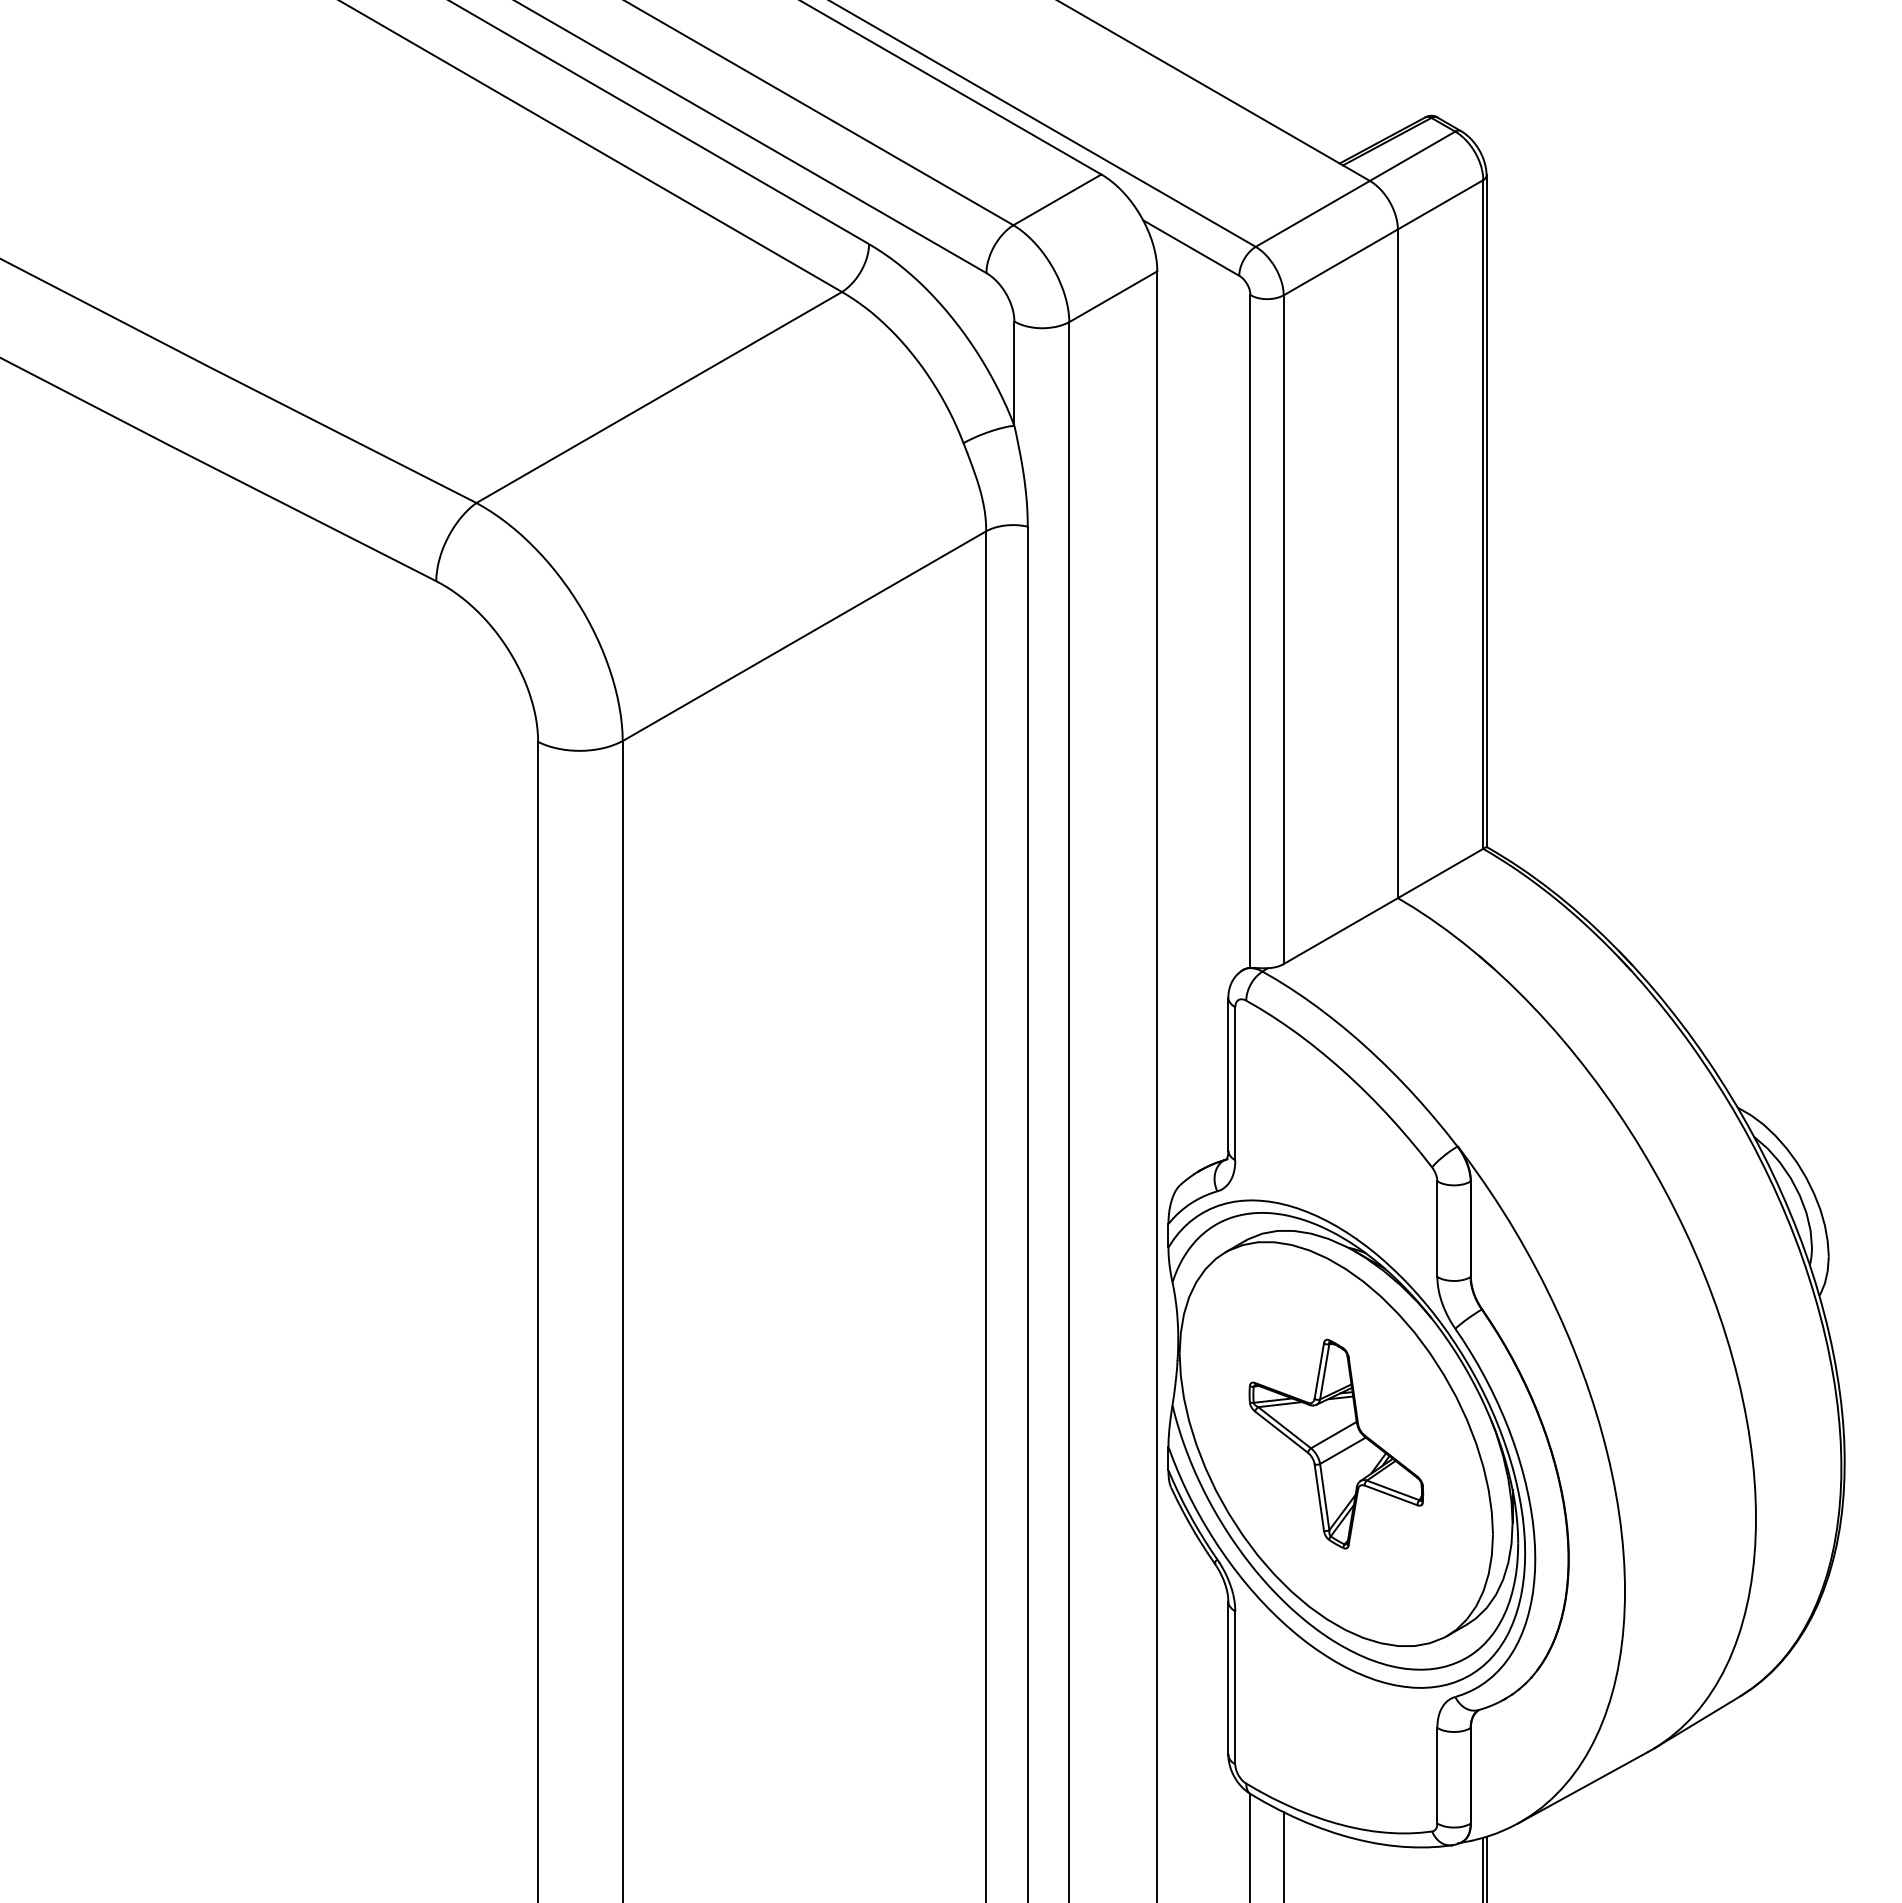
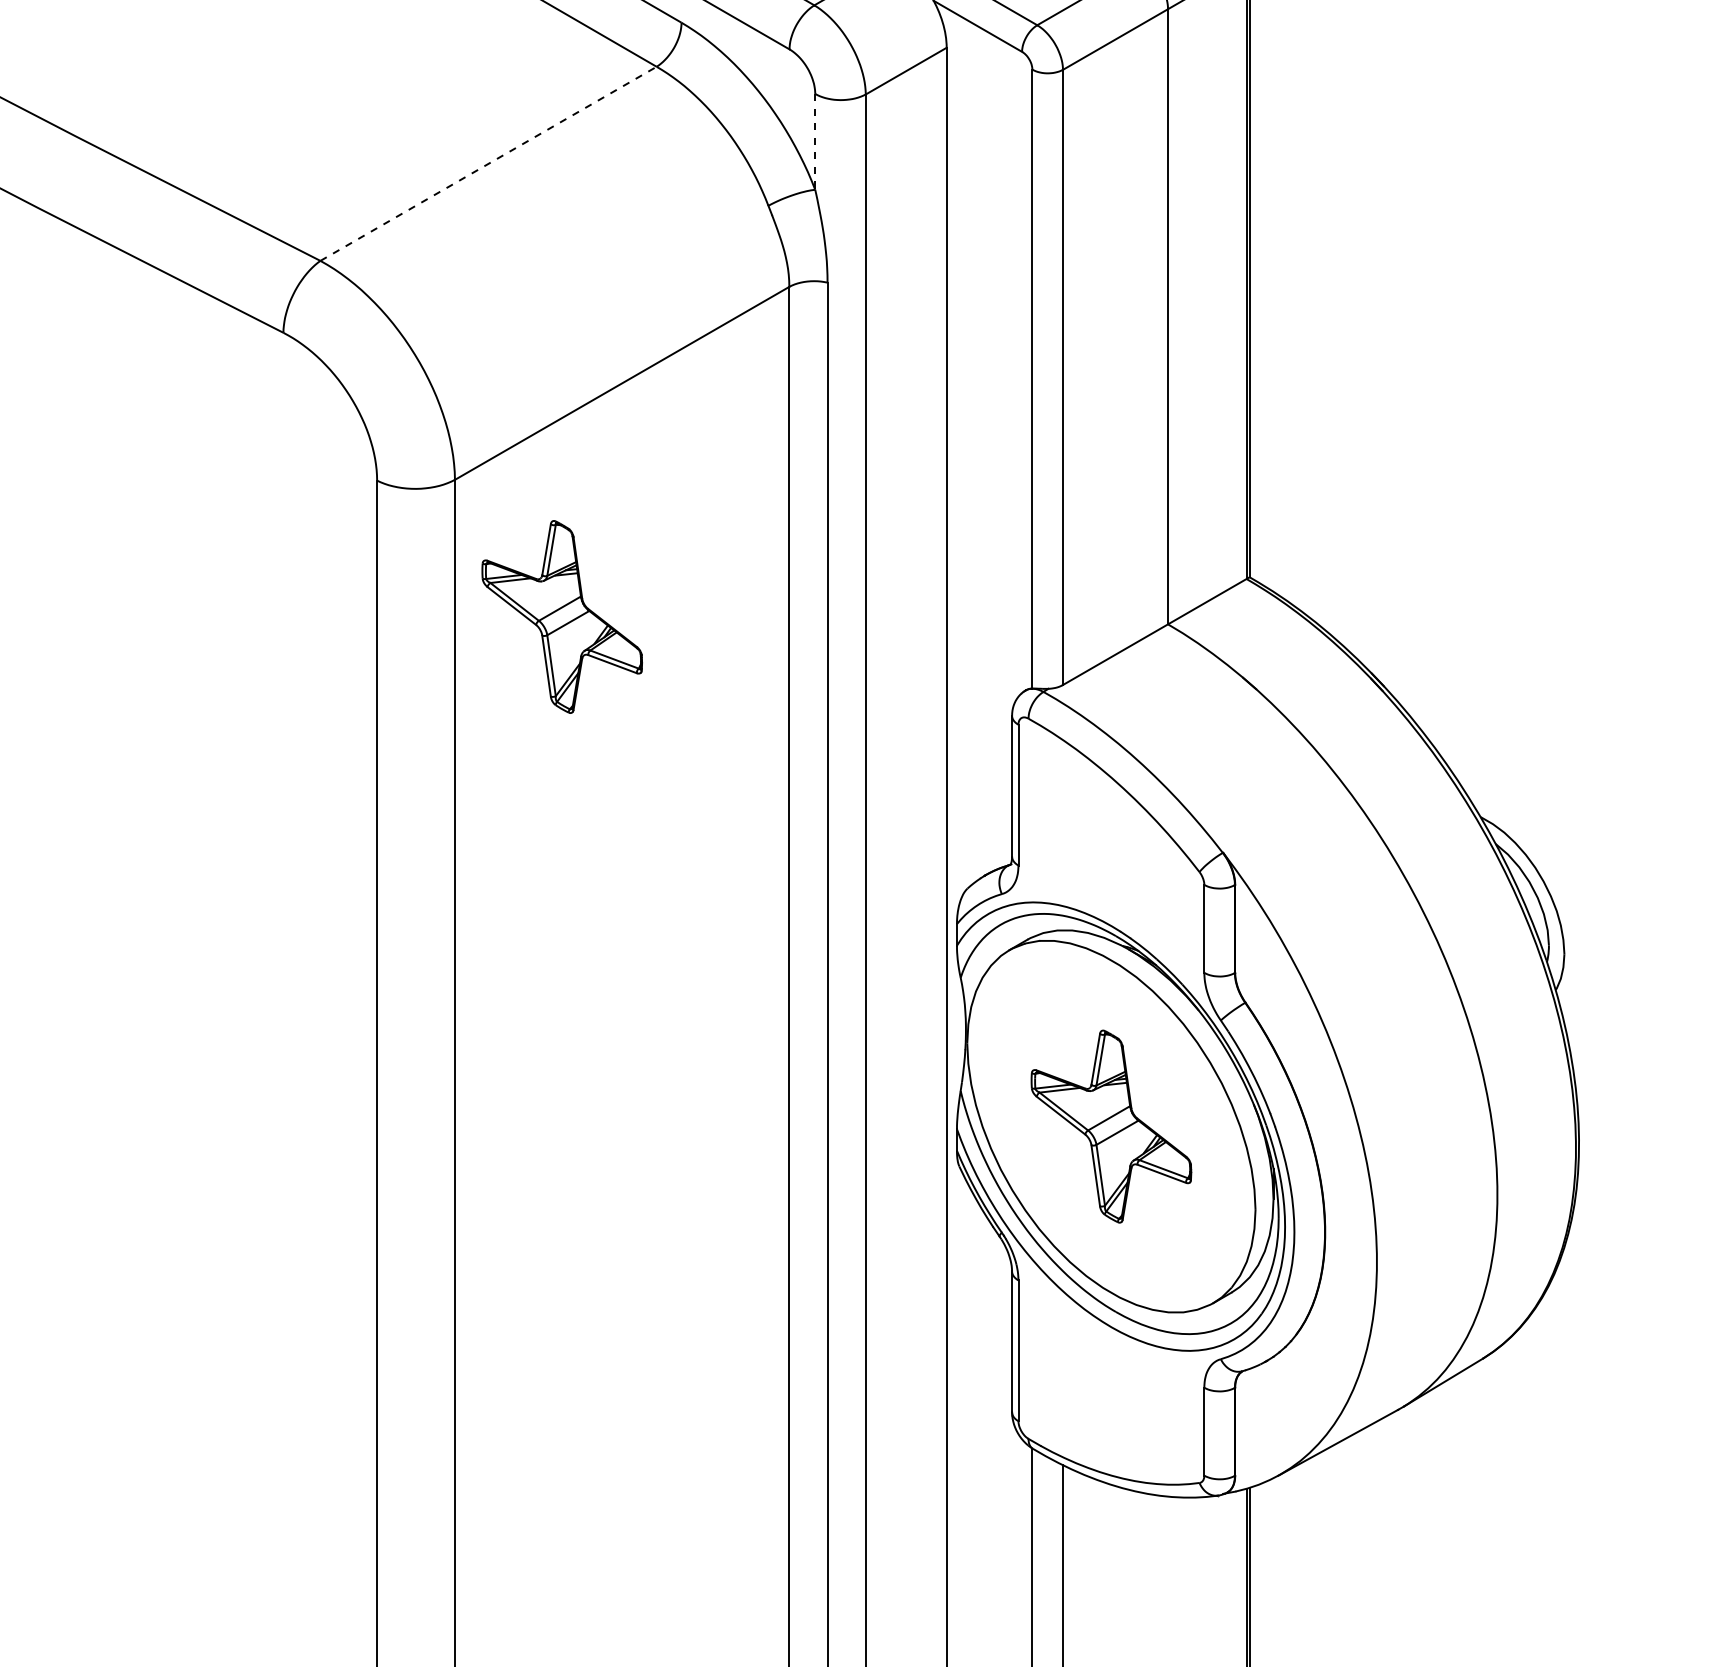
line: (1014, 374) -> (815, 142), solid -> dashed
line: (659, 397) -> (488, 163), solid -> dashed
part: (739, 889) -> (562, 616), added

